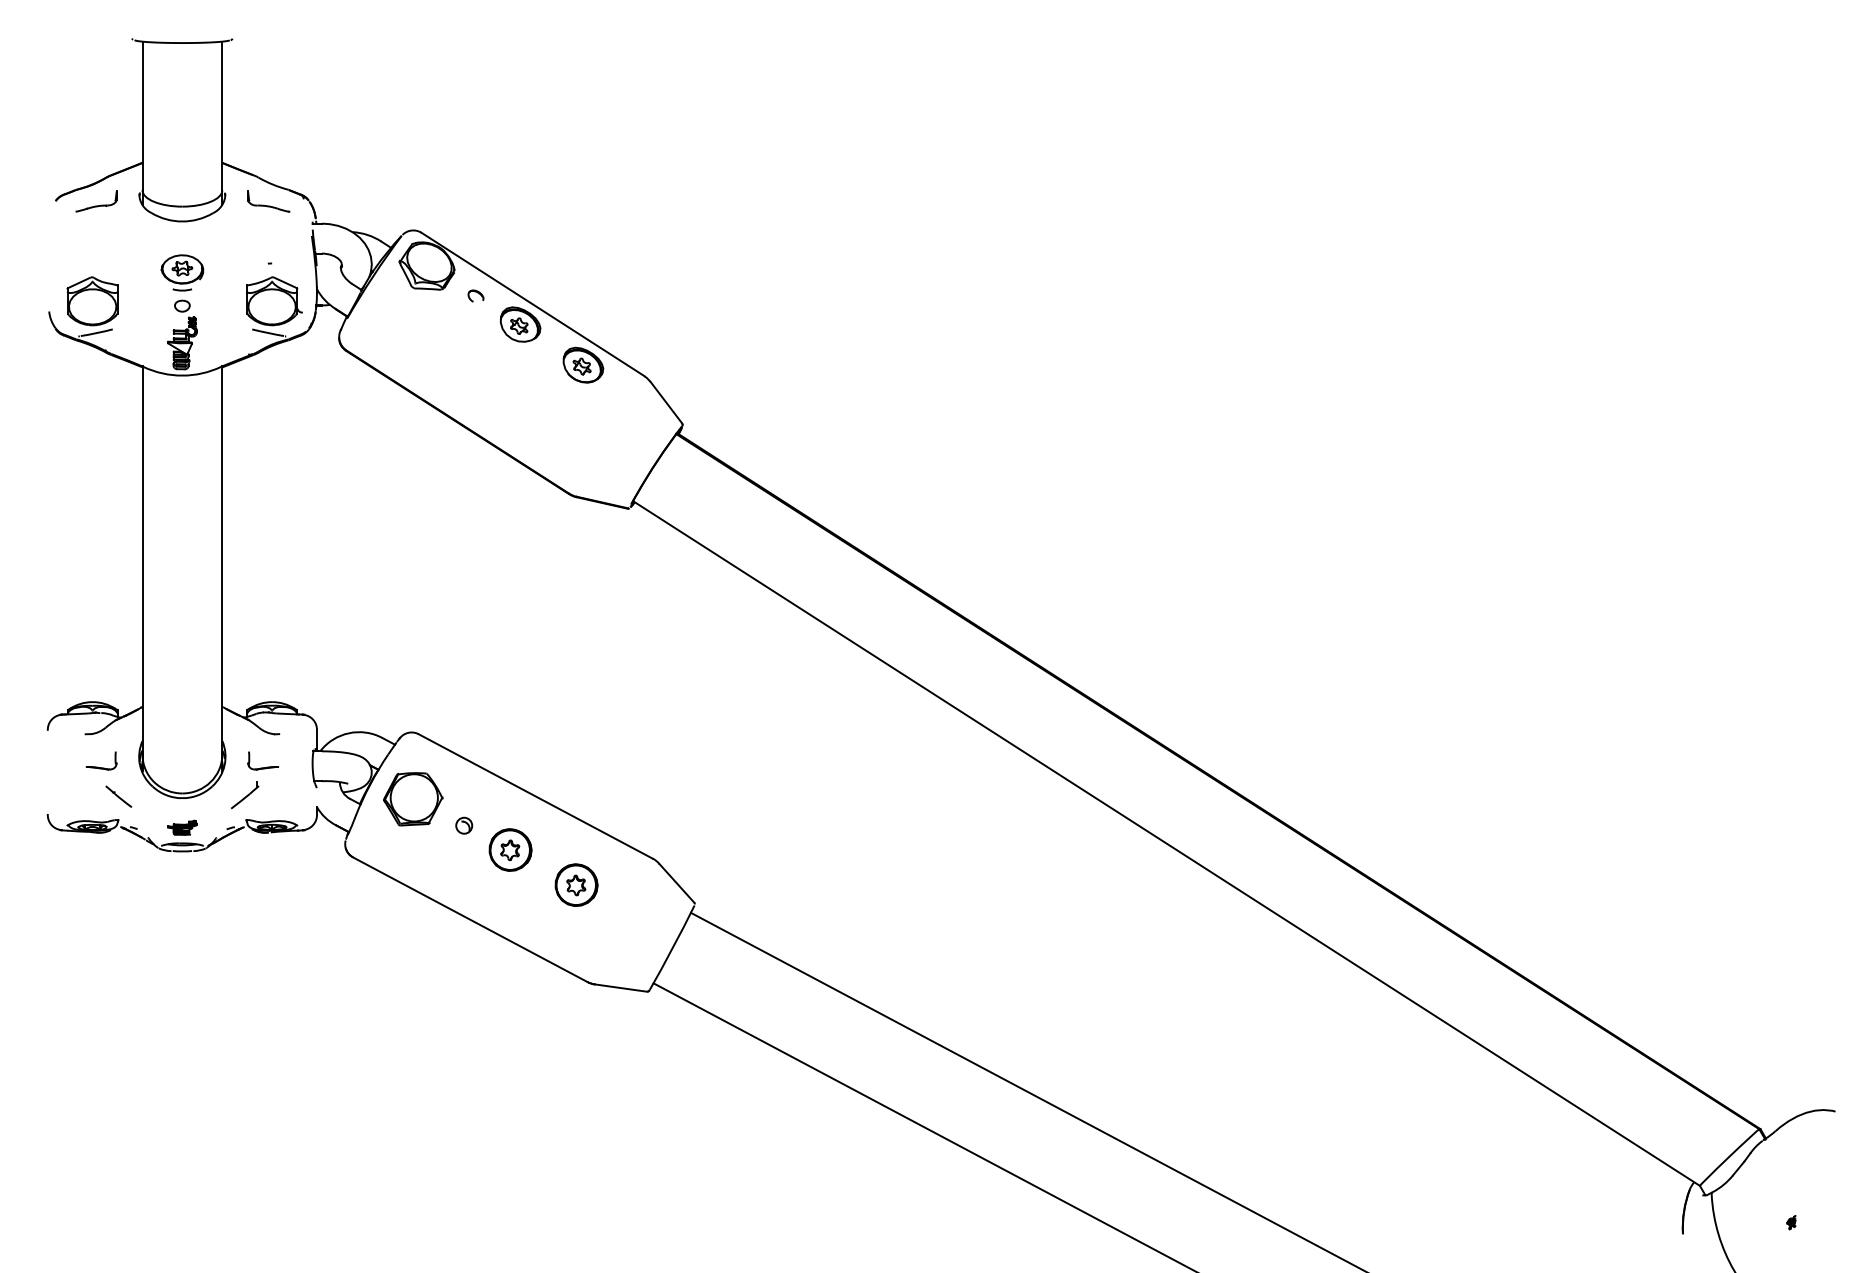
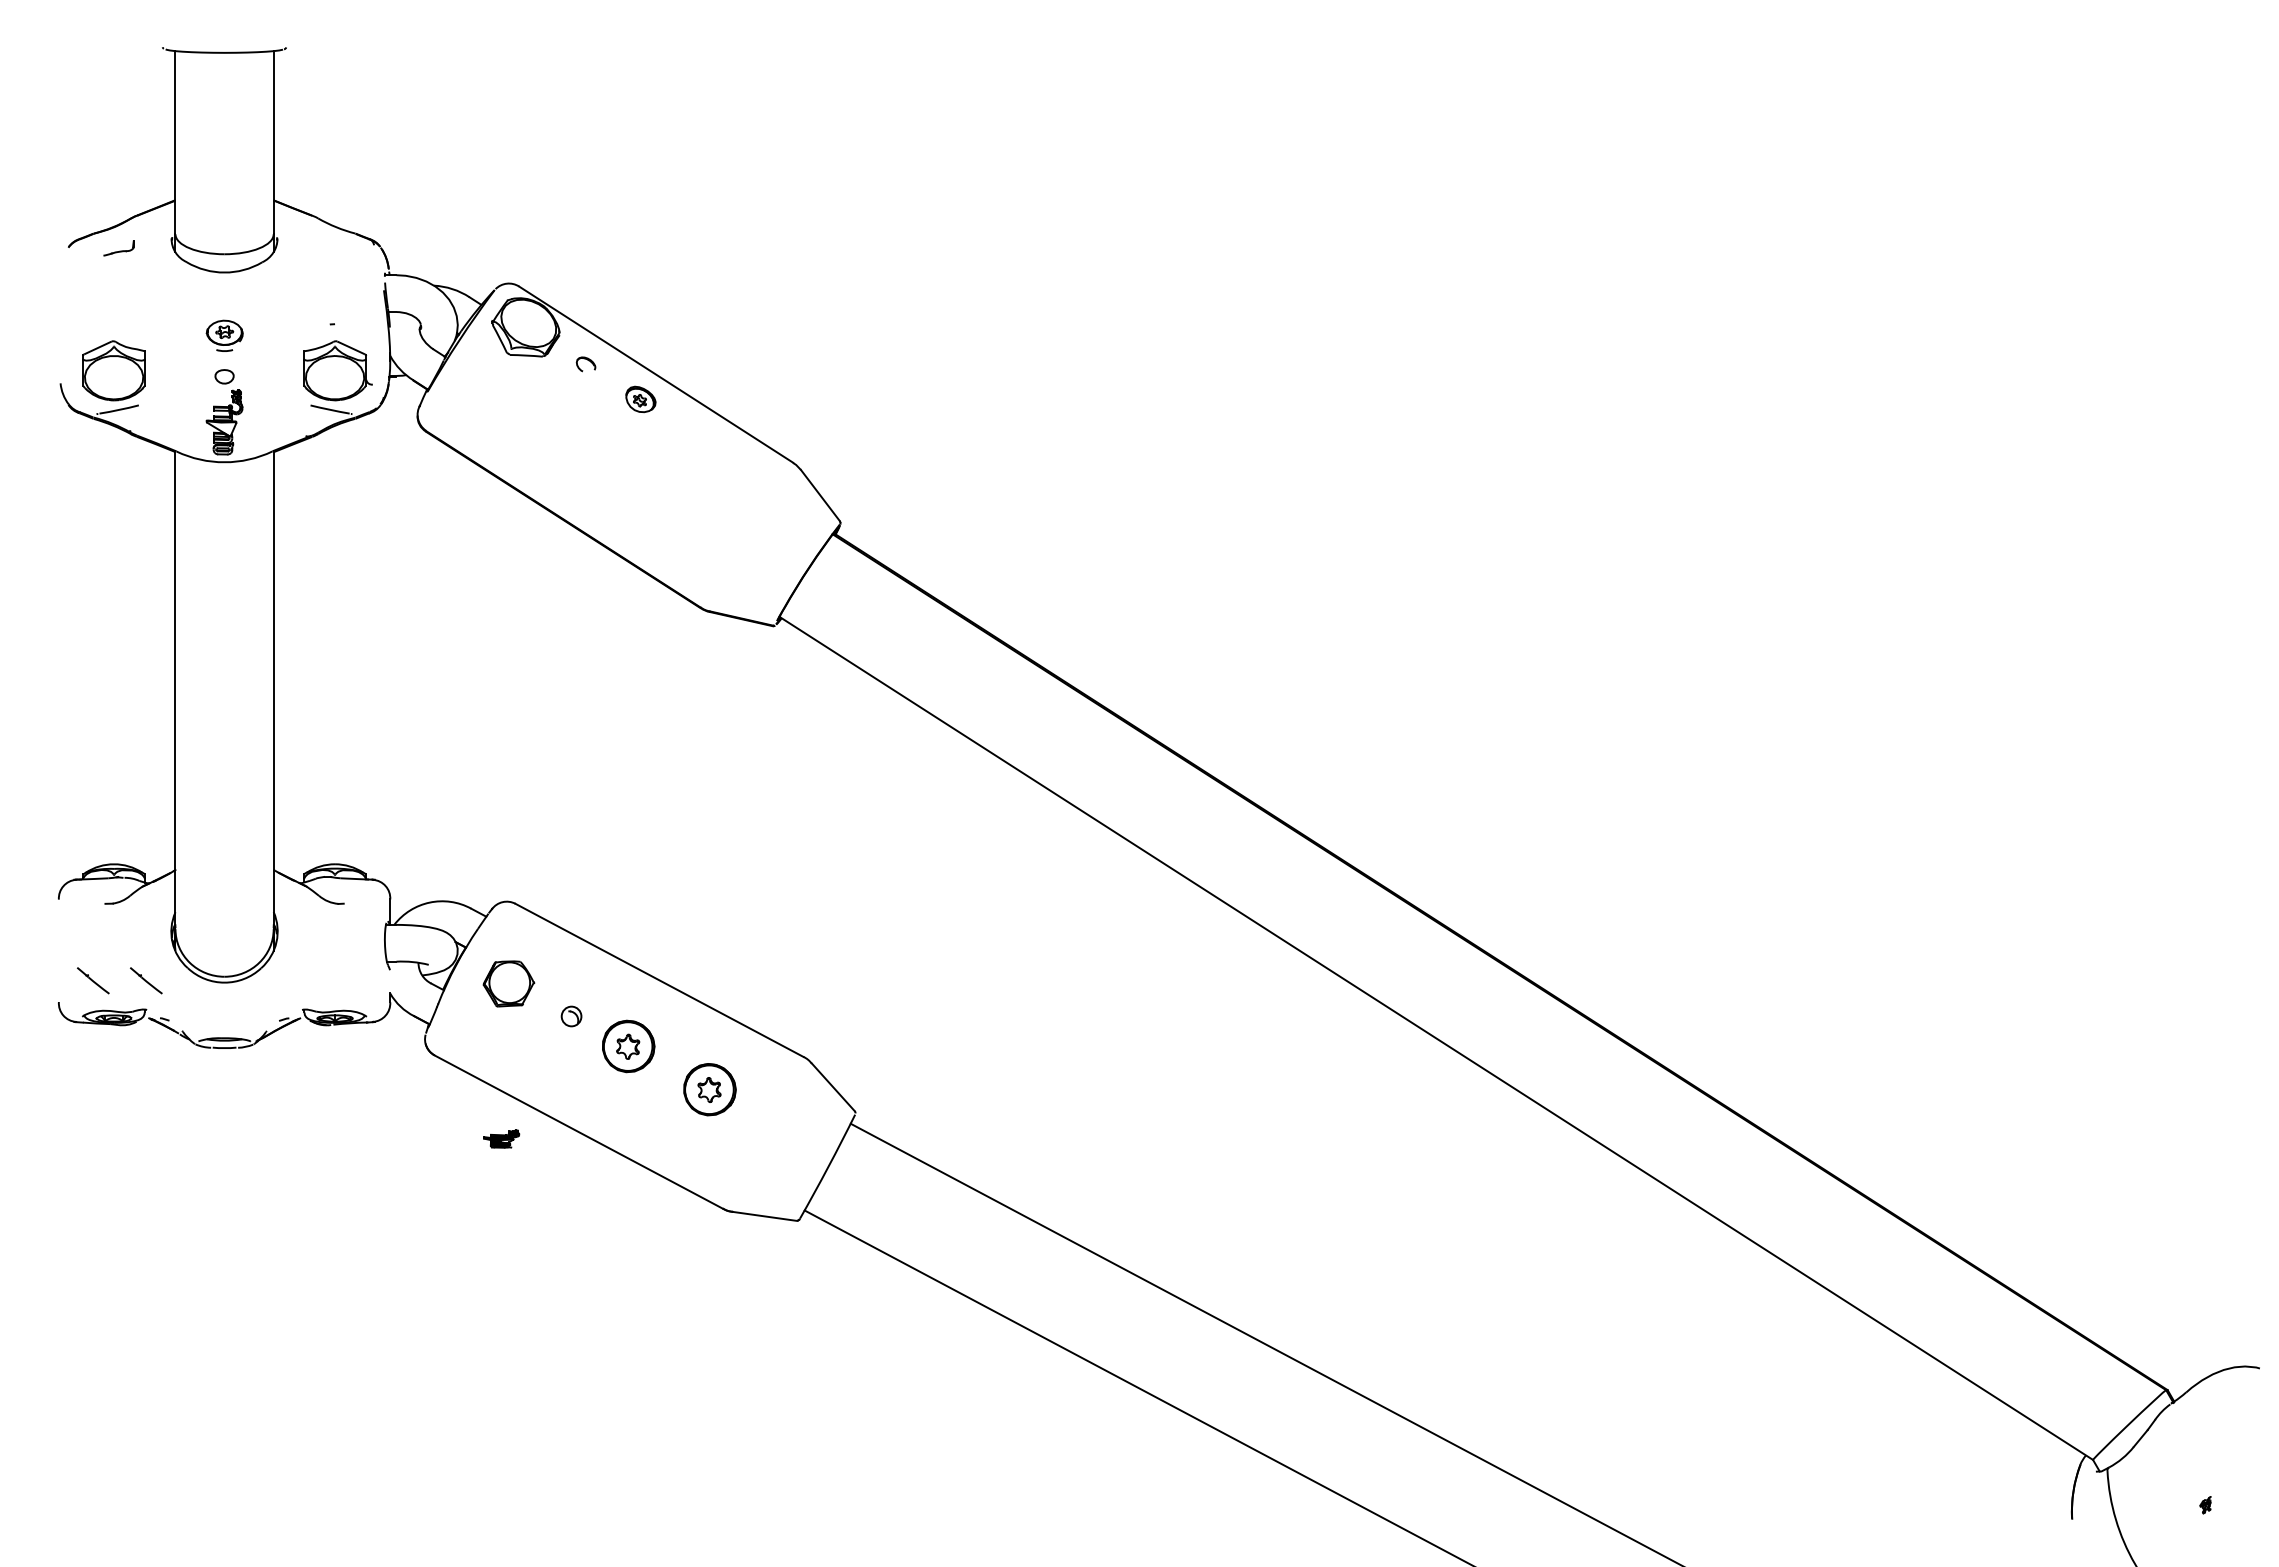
part: (96, 201) -> (118, 248), size x0.6
part: (268, 201) -> (330, 248), removed
part: (182, 272) -> (224, 335), size x0.7
part: (520, 324) -> (640, 399), size x0.6
part: (583, 365) -> (718, 449), removed
part: (101, 767) -> (125, 944), removed
part: (262, 767) -> (323, 944), removed
part: (244, 794) -> (301, 978), removed
line: (75, 796) -> (93, 980), added
part: (413, 798) -> (508, 983), size x0.7
part: (182, 827) -> (501, 1138), moved

